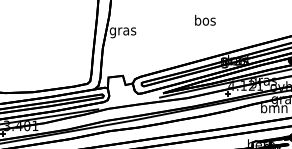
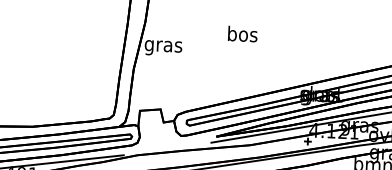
text: (205, 19) -> (243, 32), moved

